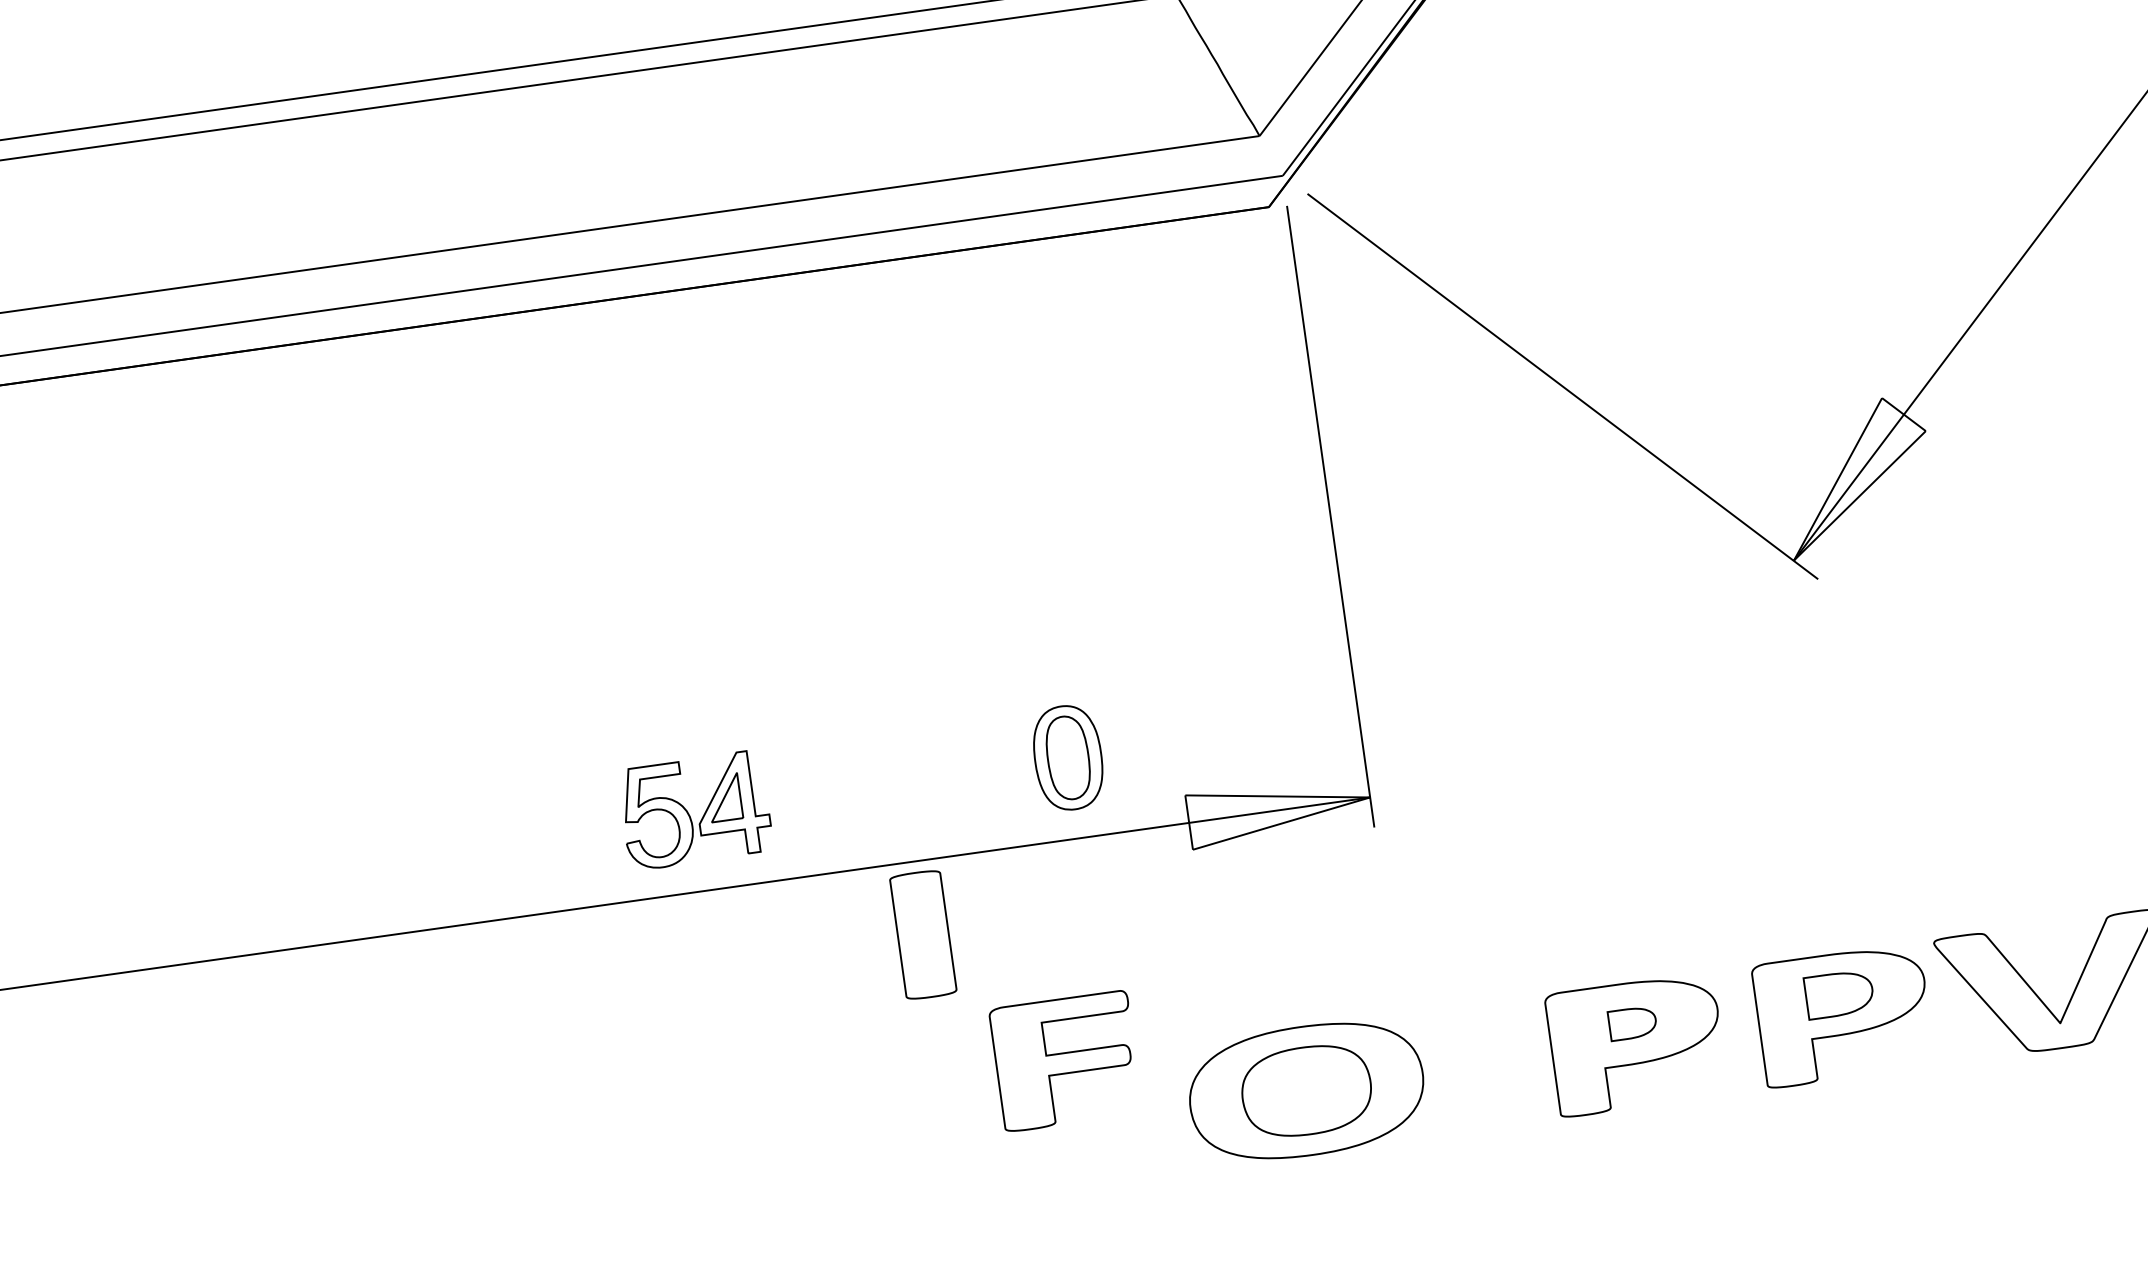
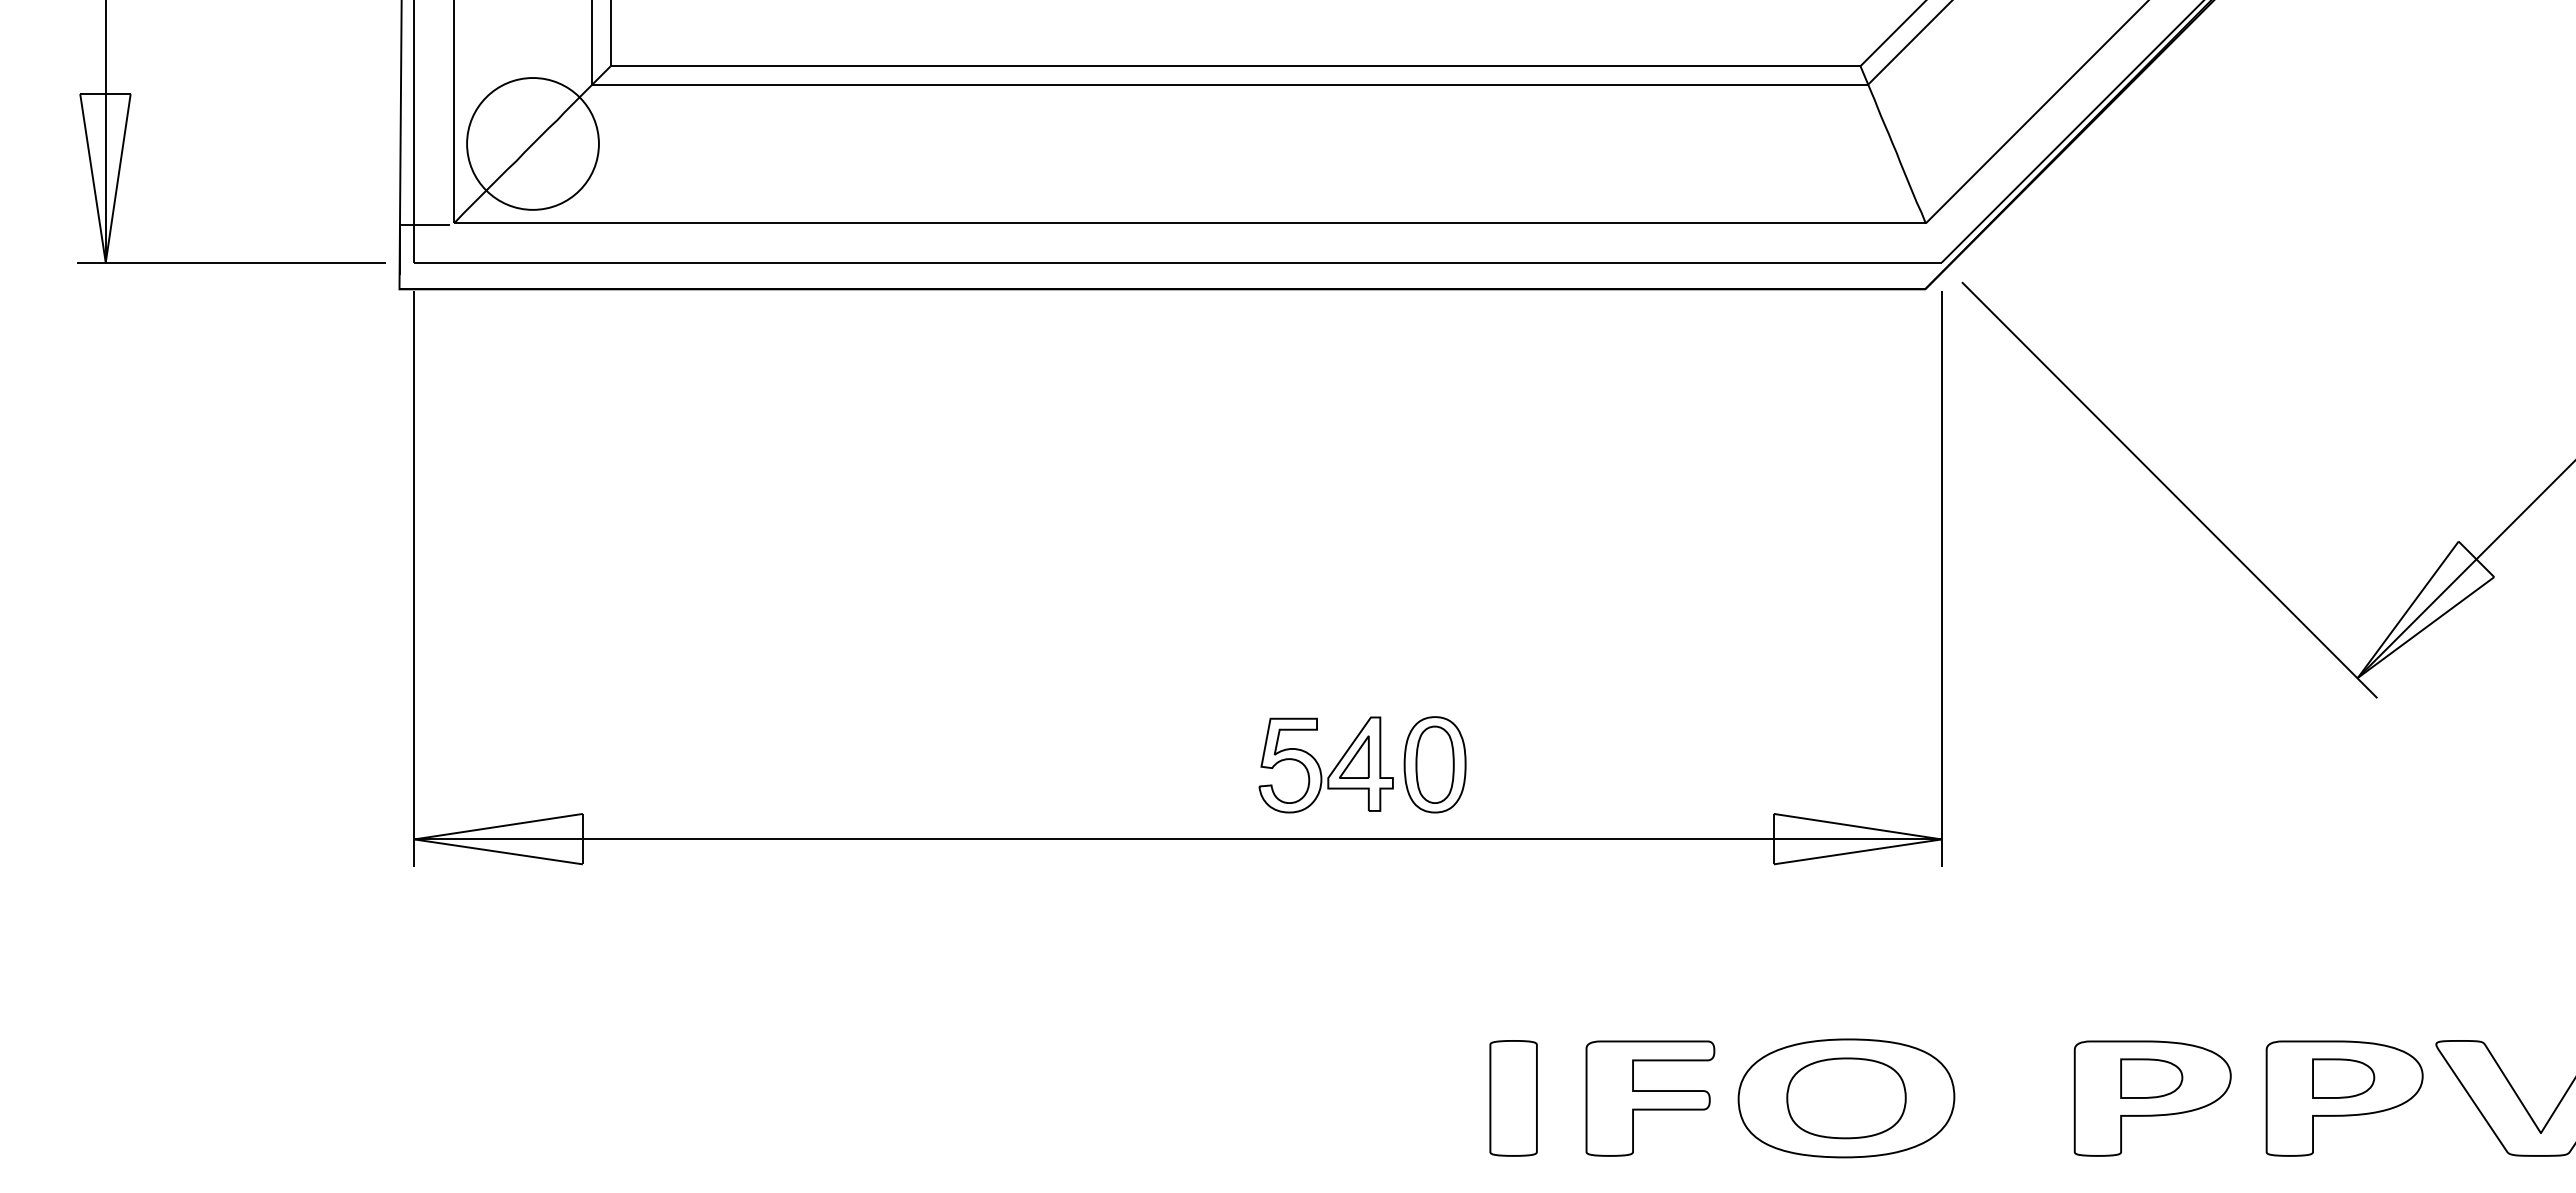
part: (1067, 757) -> (1434, 764), moved
part: (923, 935) -> (1513, 1098), moved
part: (1632, 1023) -> (2151, 1078), size x1.43
part: (1066, 1061) -> (1650, 1098), moved

